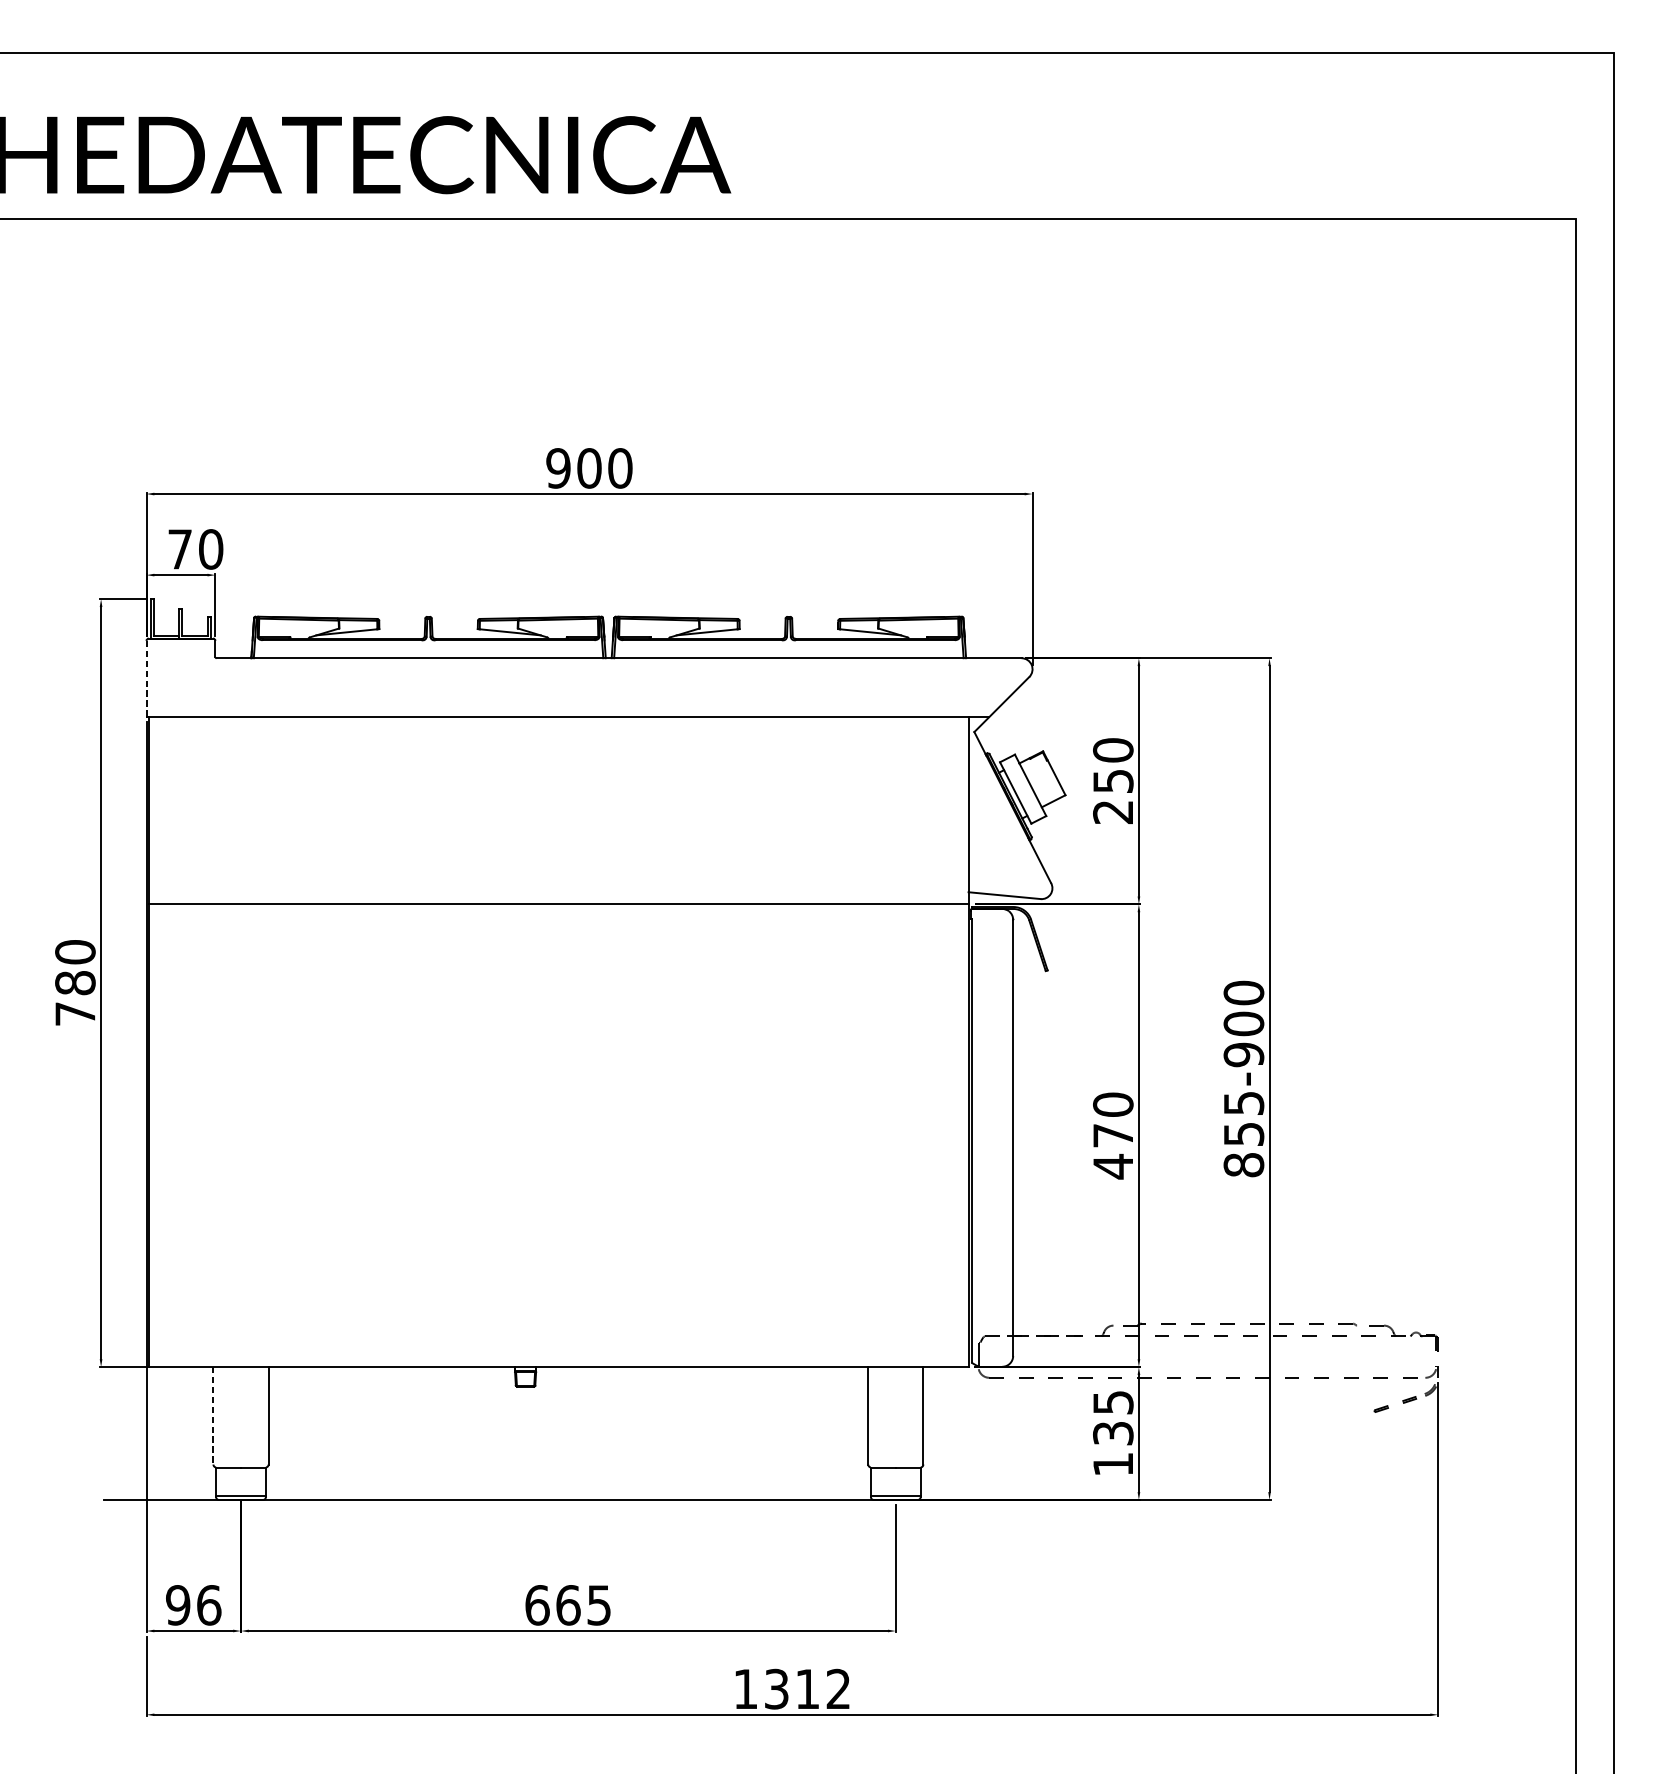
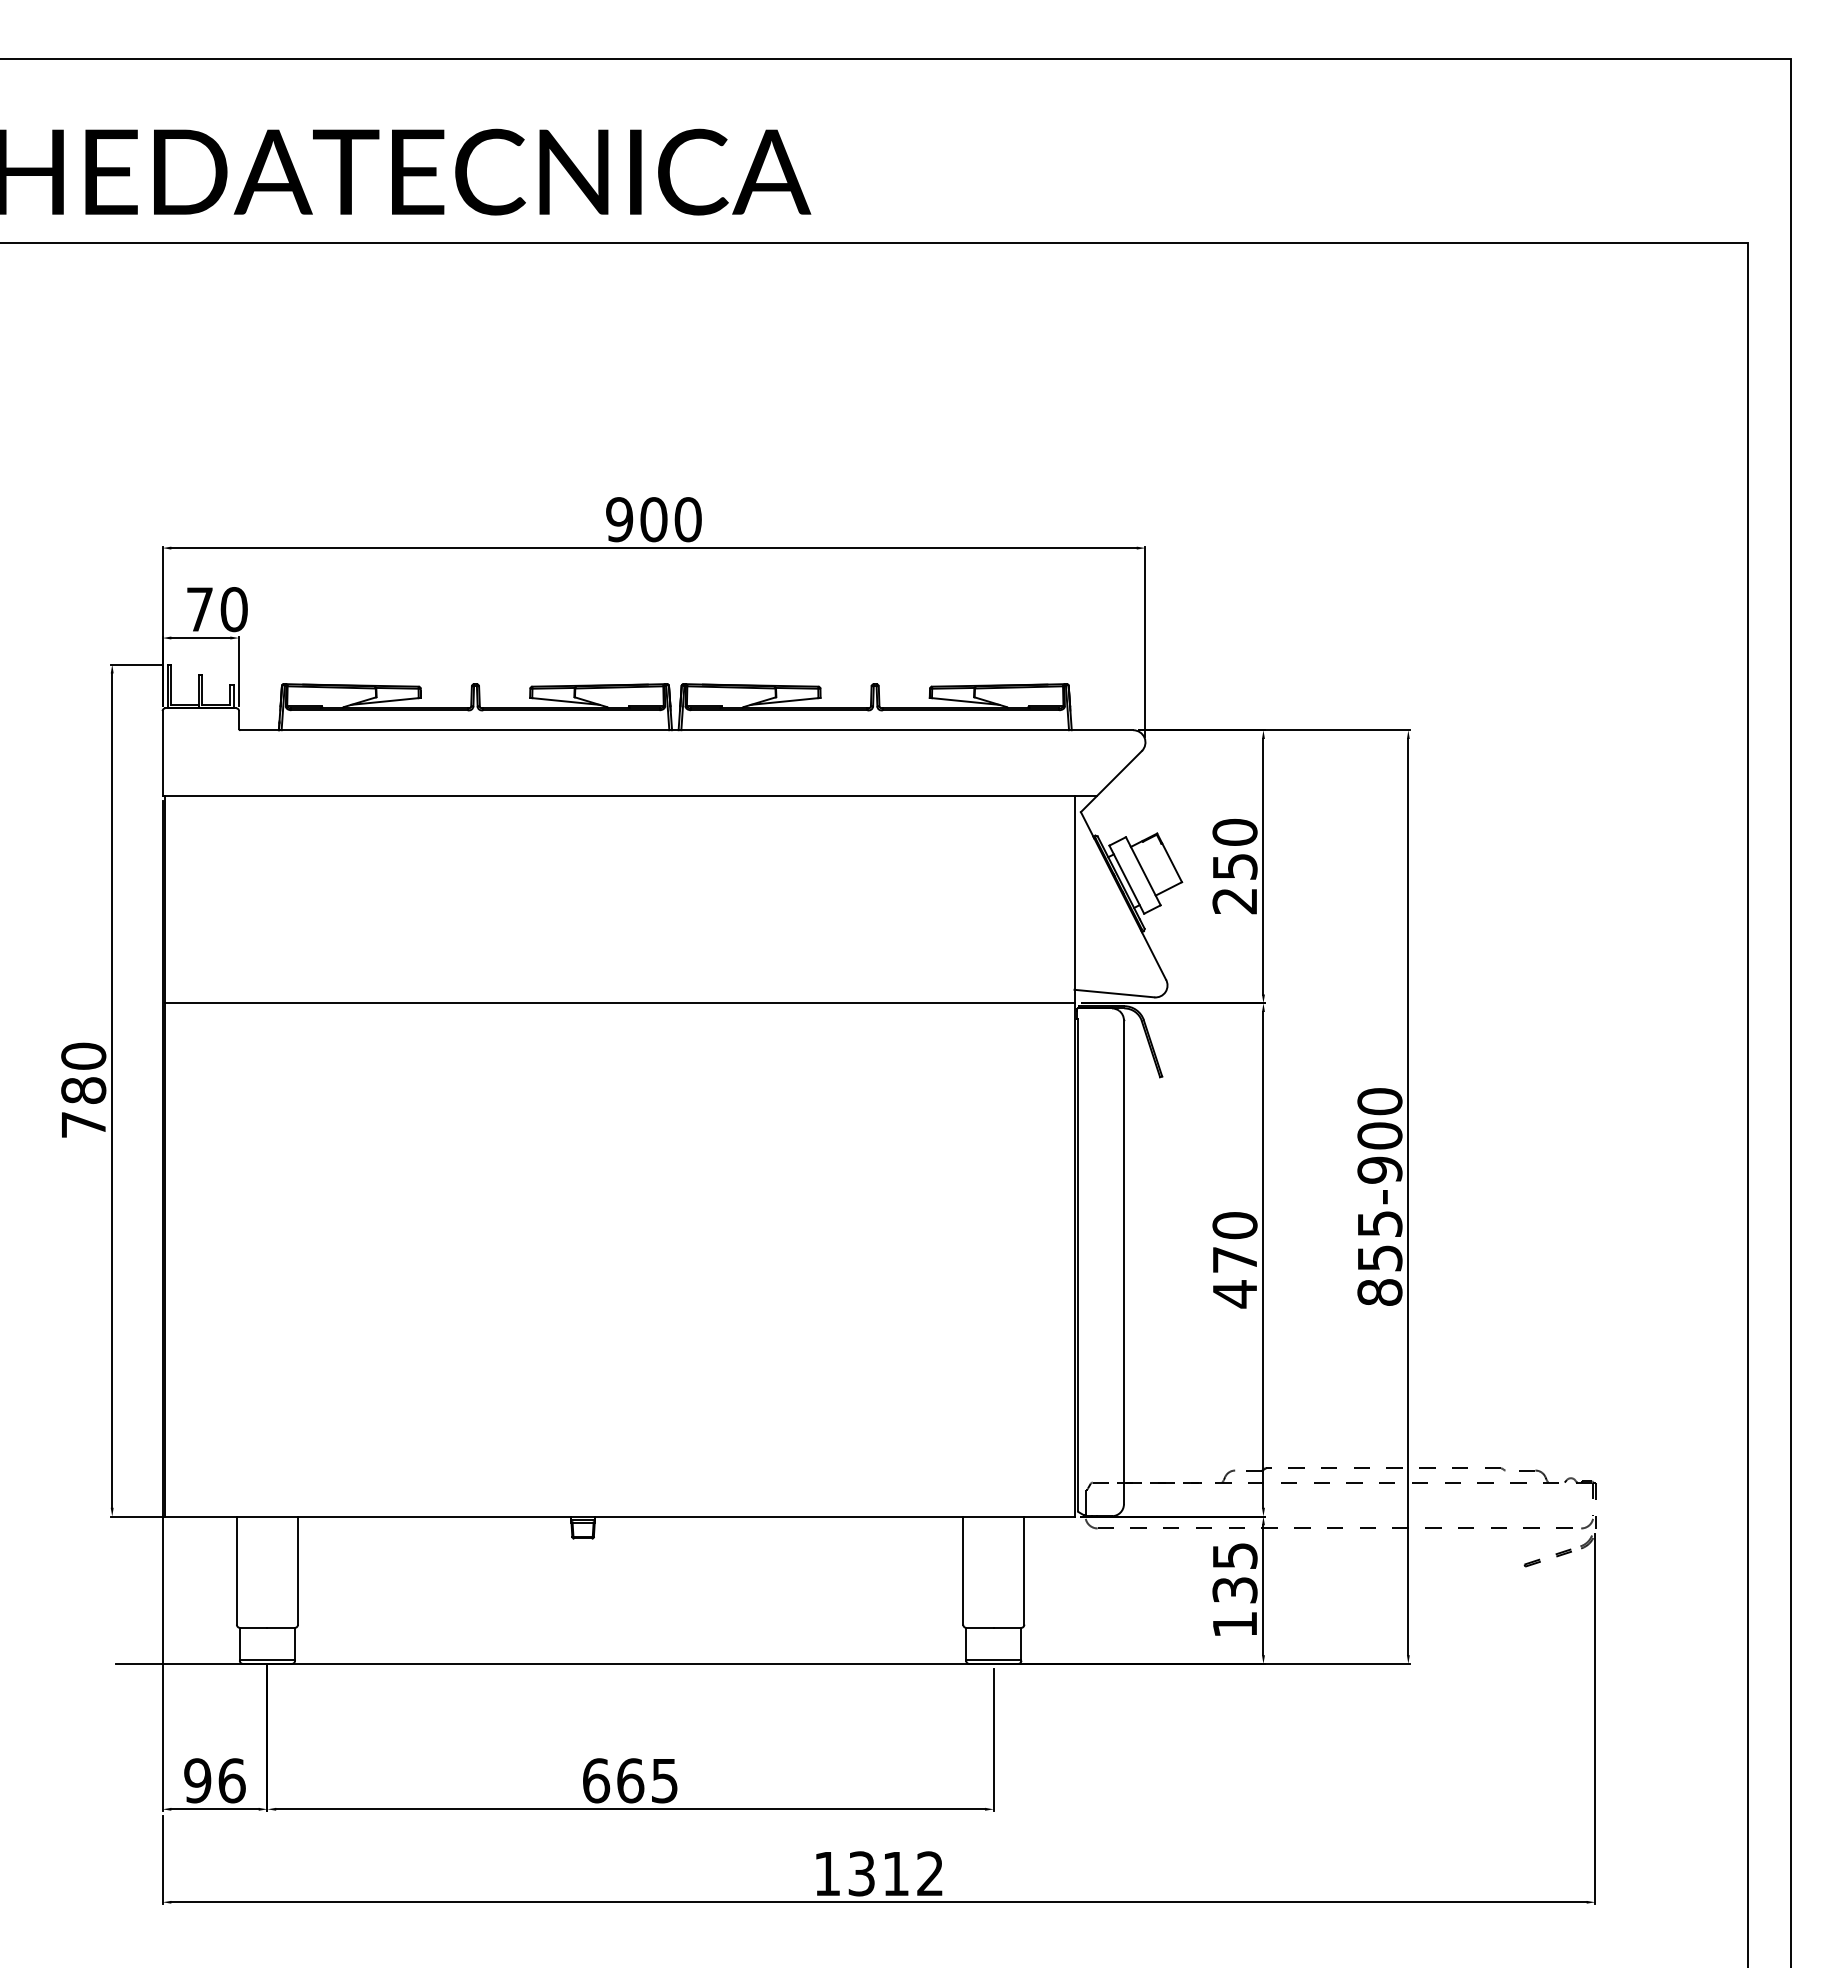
line: (146, 679) -> (162, 753), dashed -> solid
line: (213, 1416) -> (236, 1571), dashed -> solid

